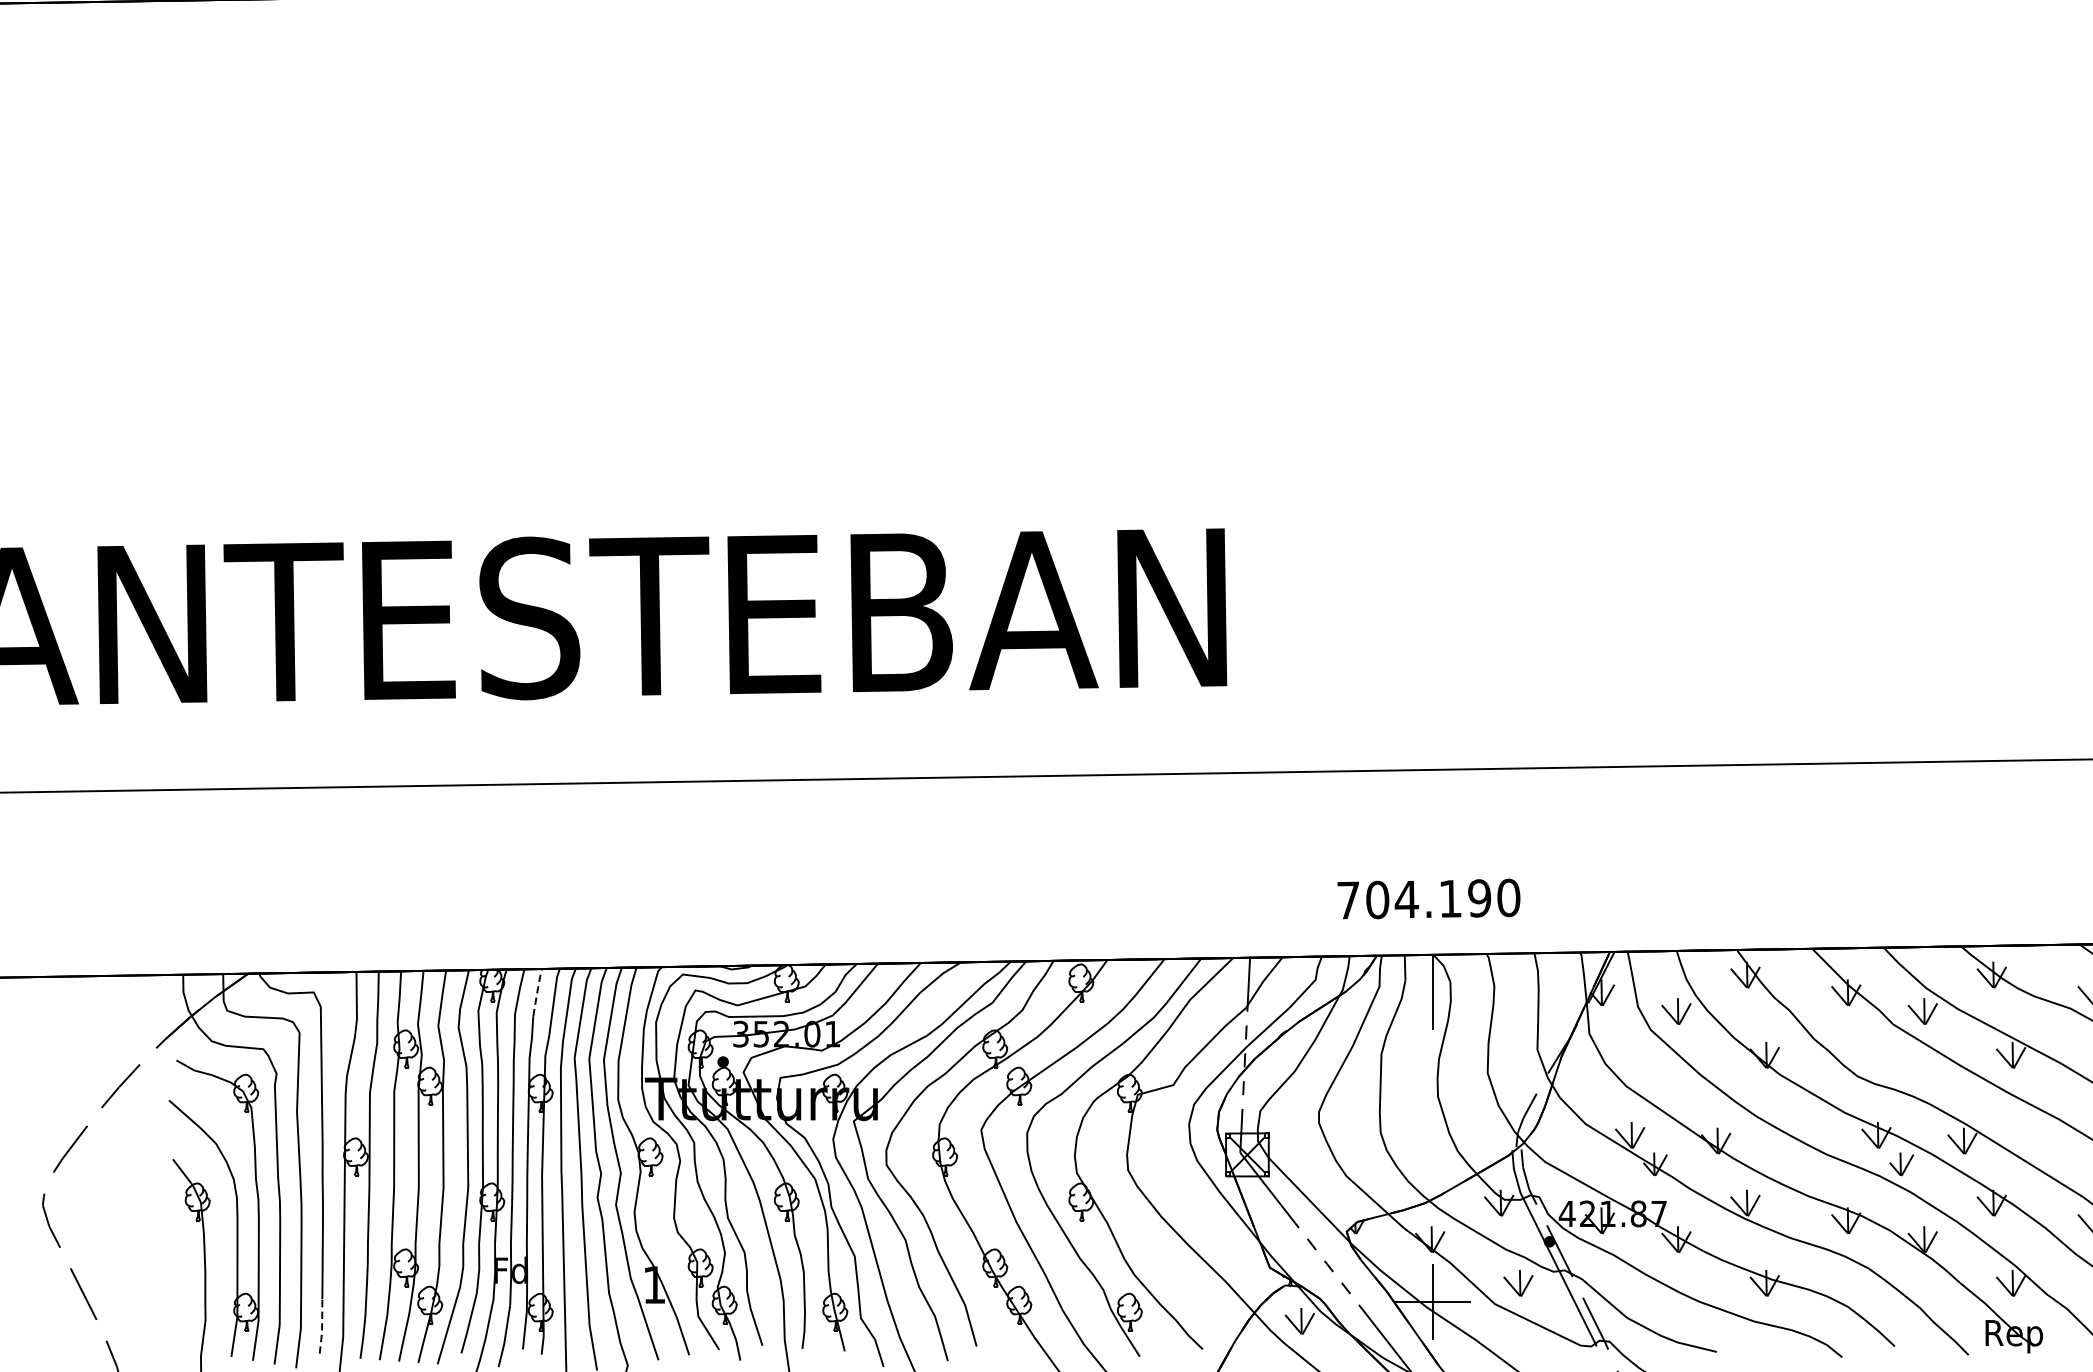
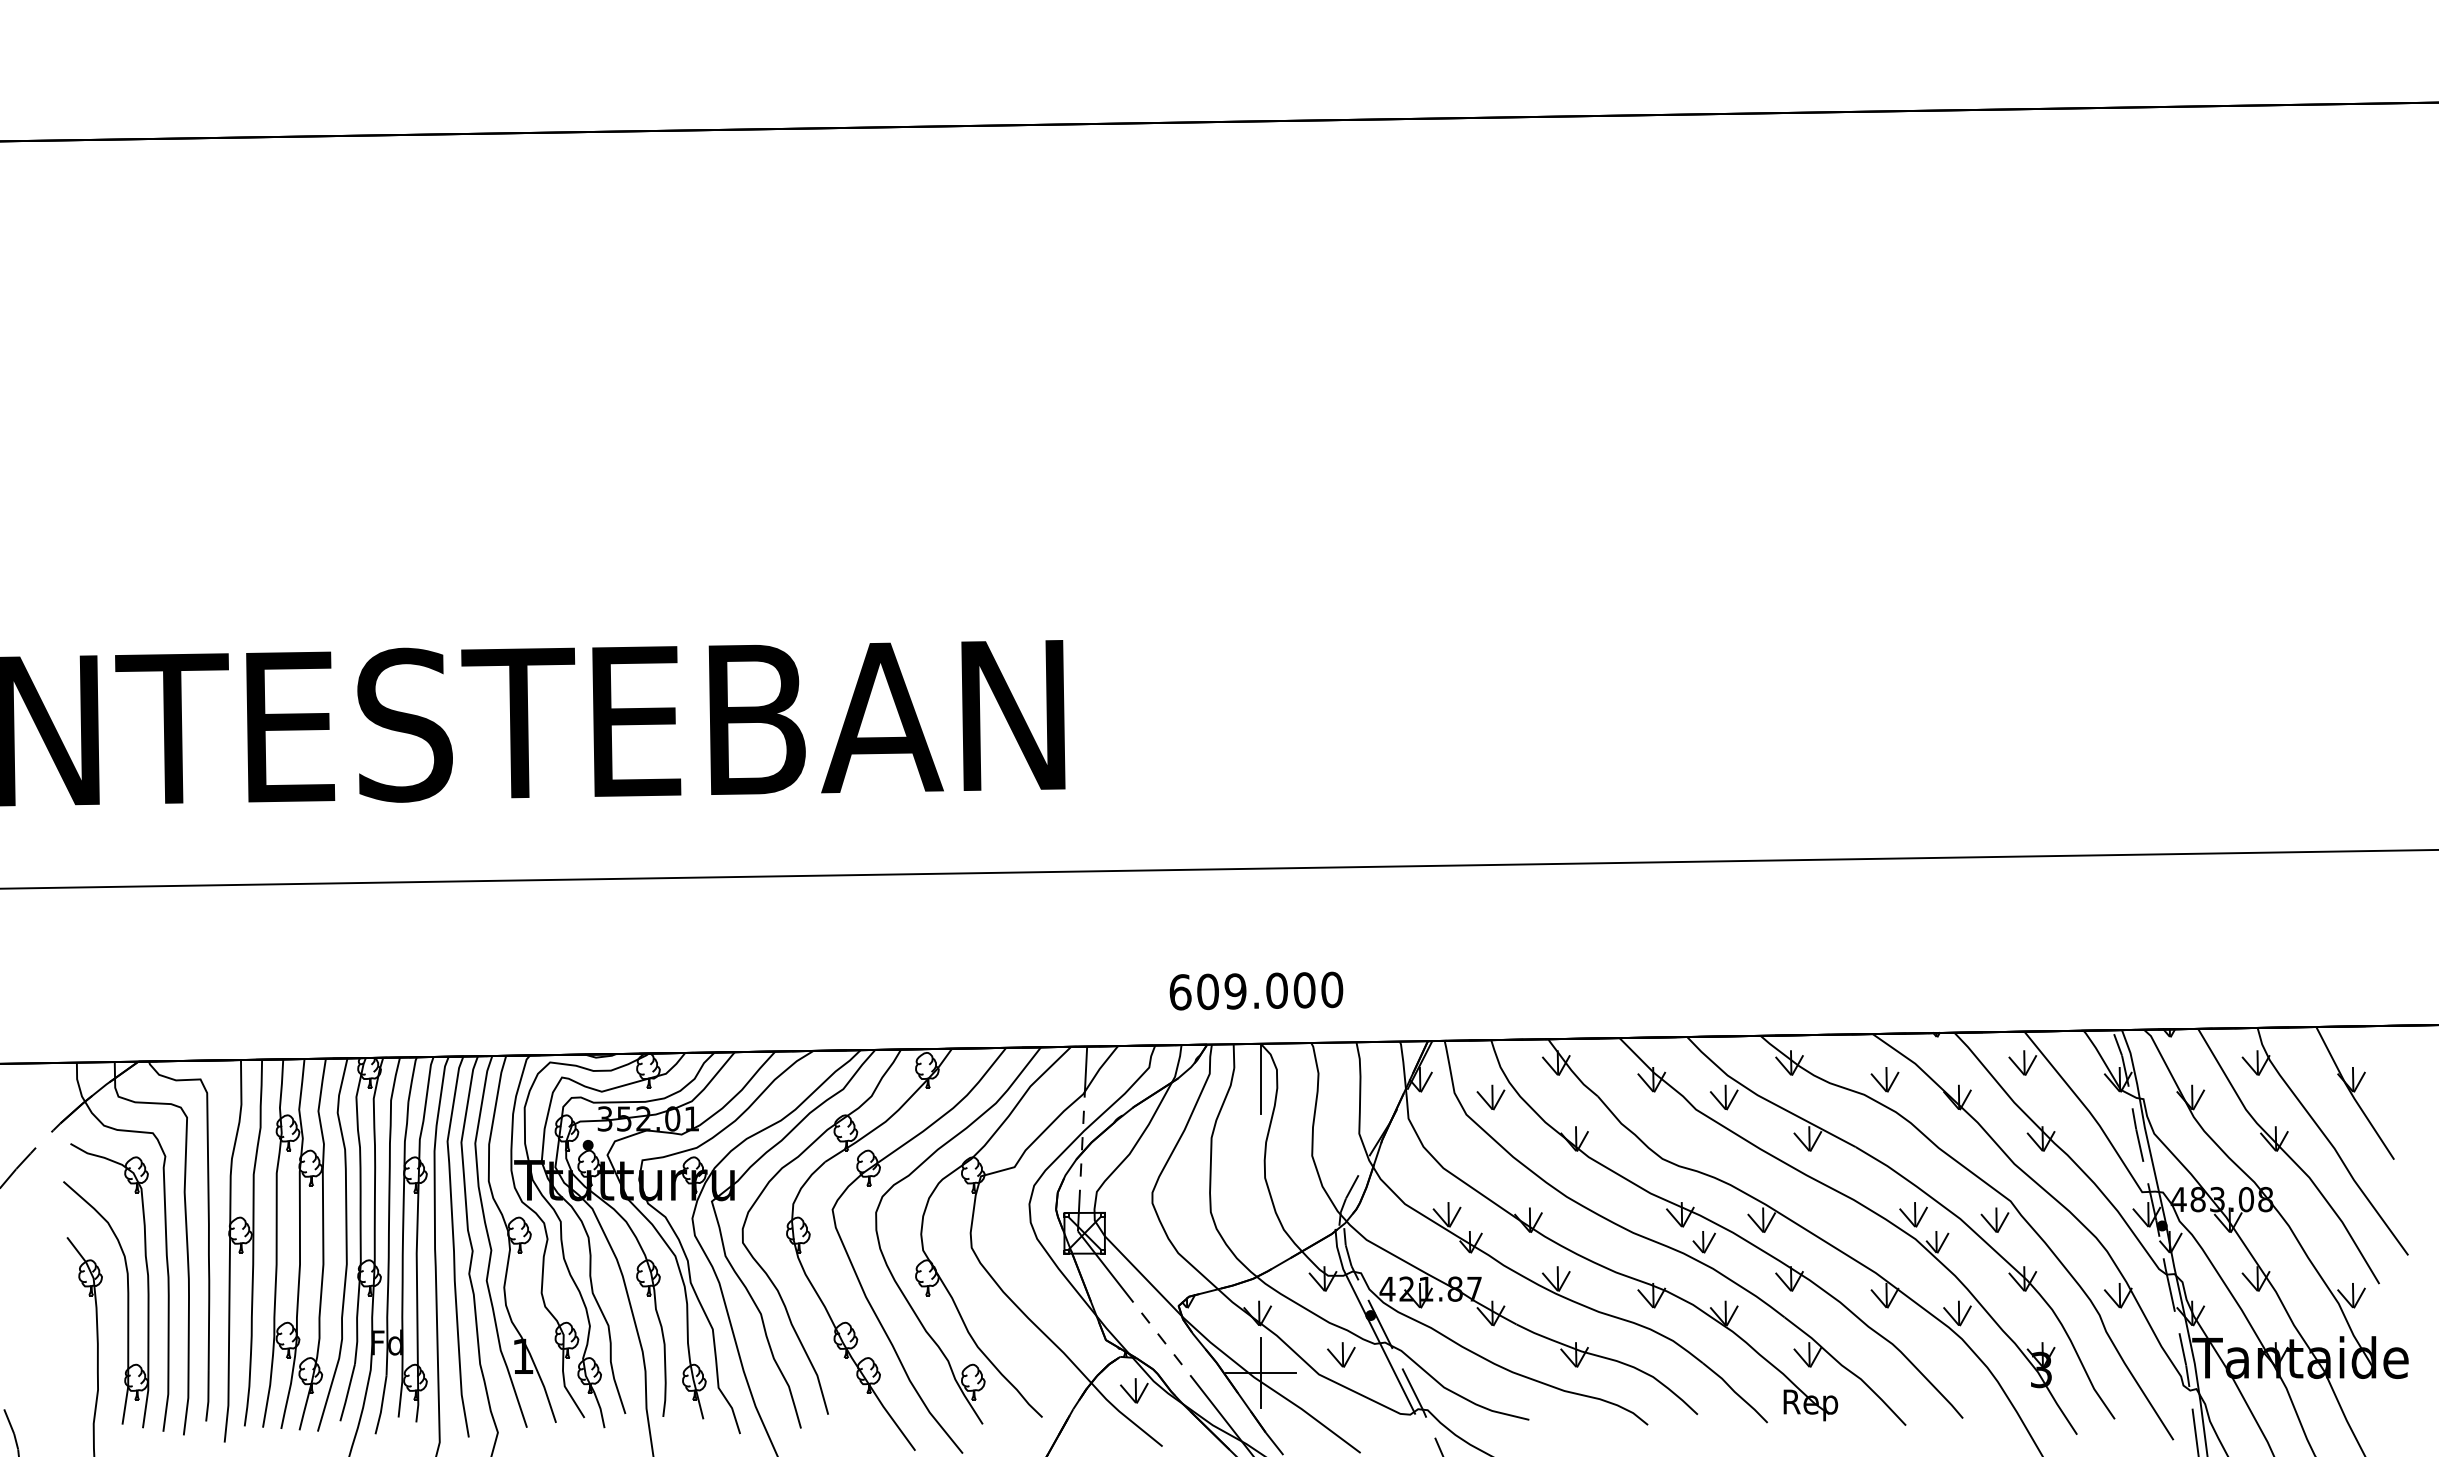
text: (1414, 899) -> (1242, 991), 704.190 -> 609.000
line: (537, 991) -> (412, 1078), dashed -> solid
line: (322, 1326) -> (208, 1395), dashed -> solid

